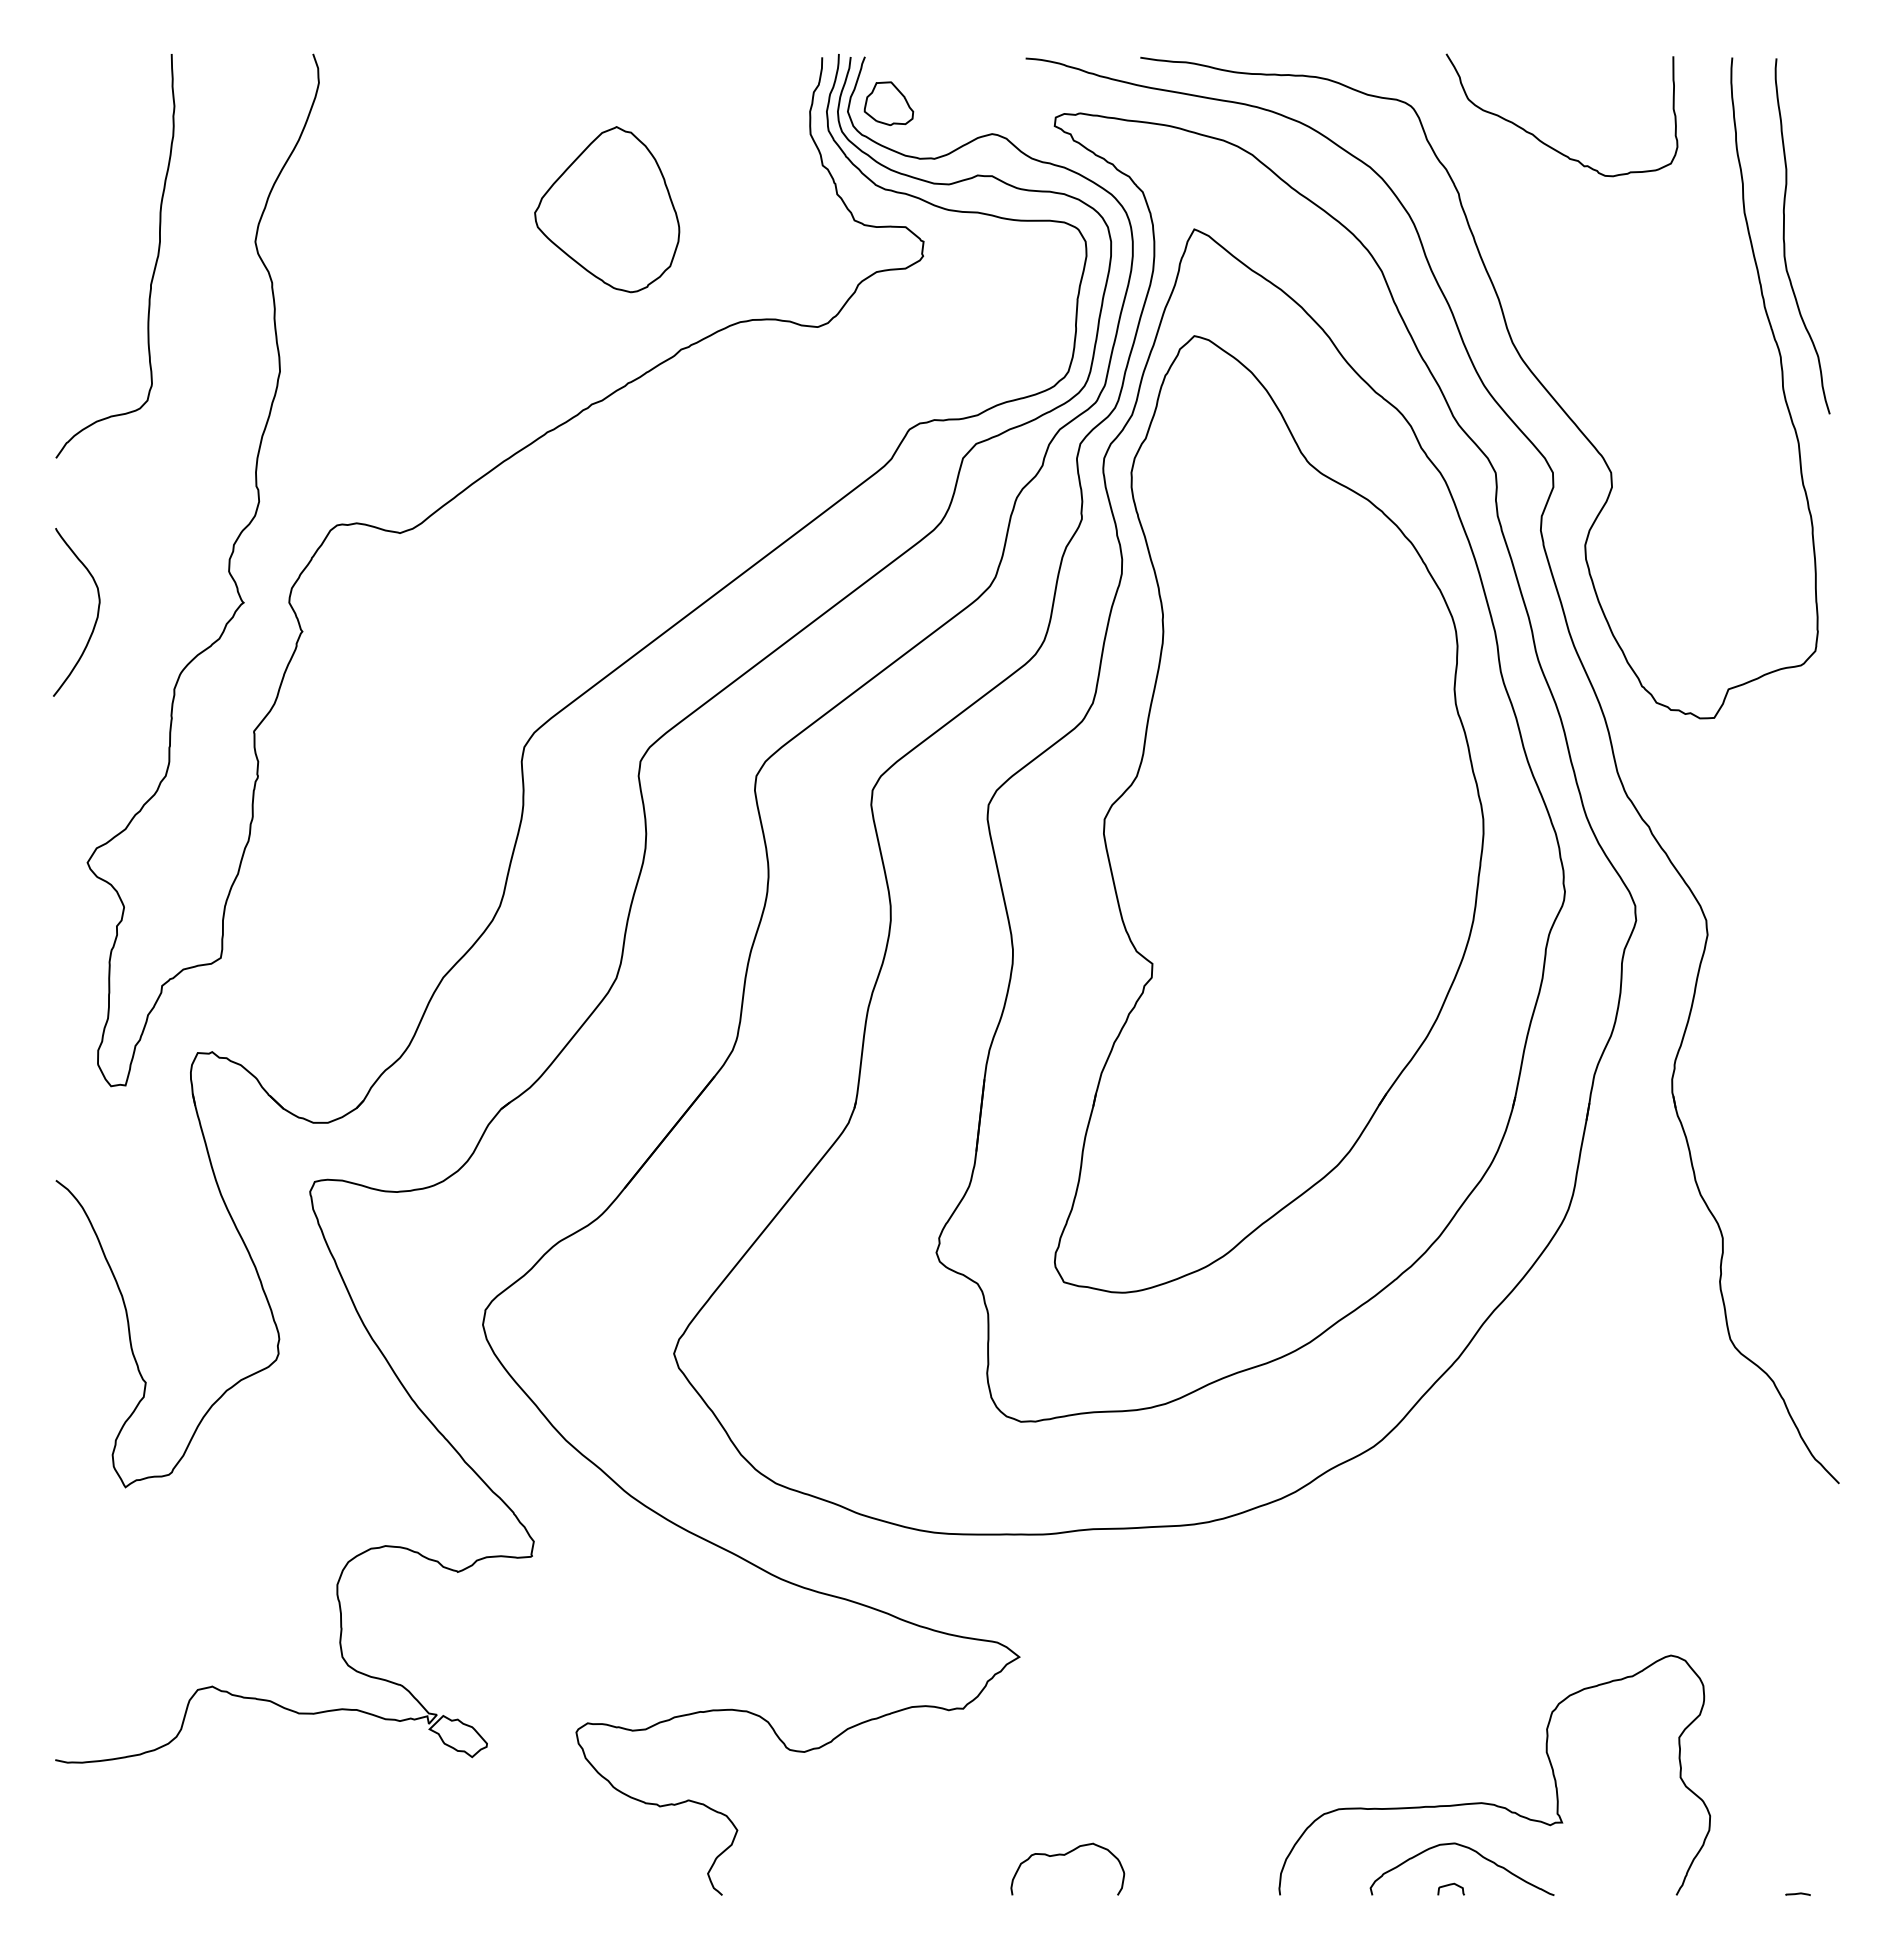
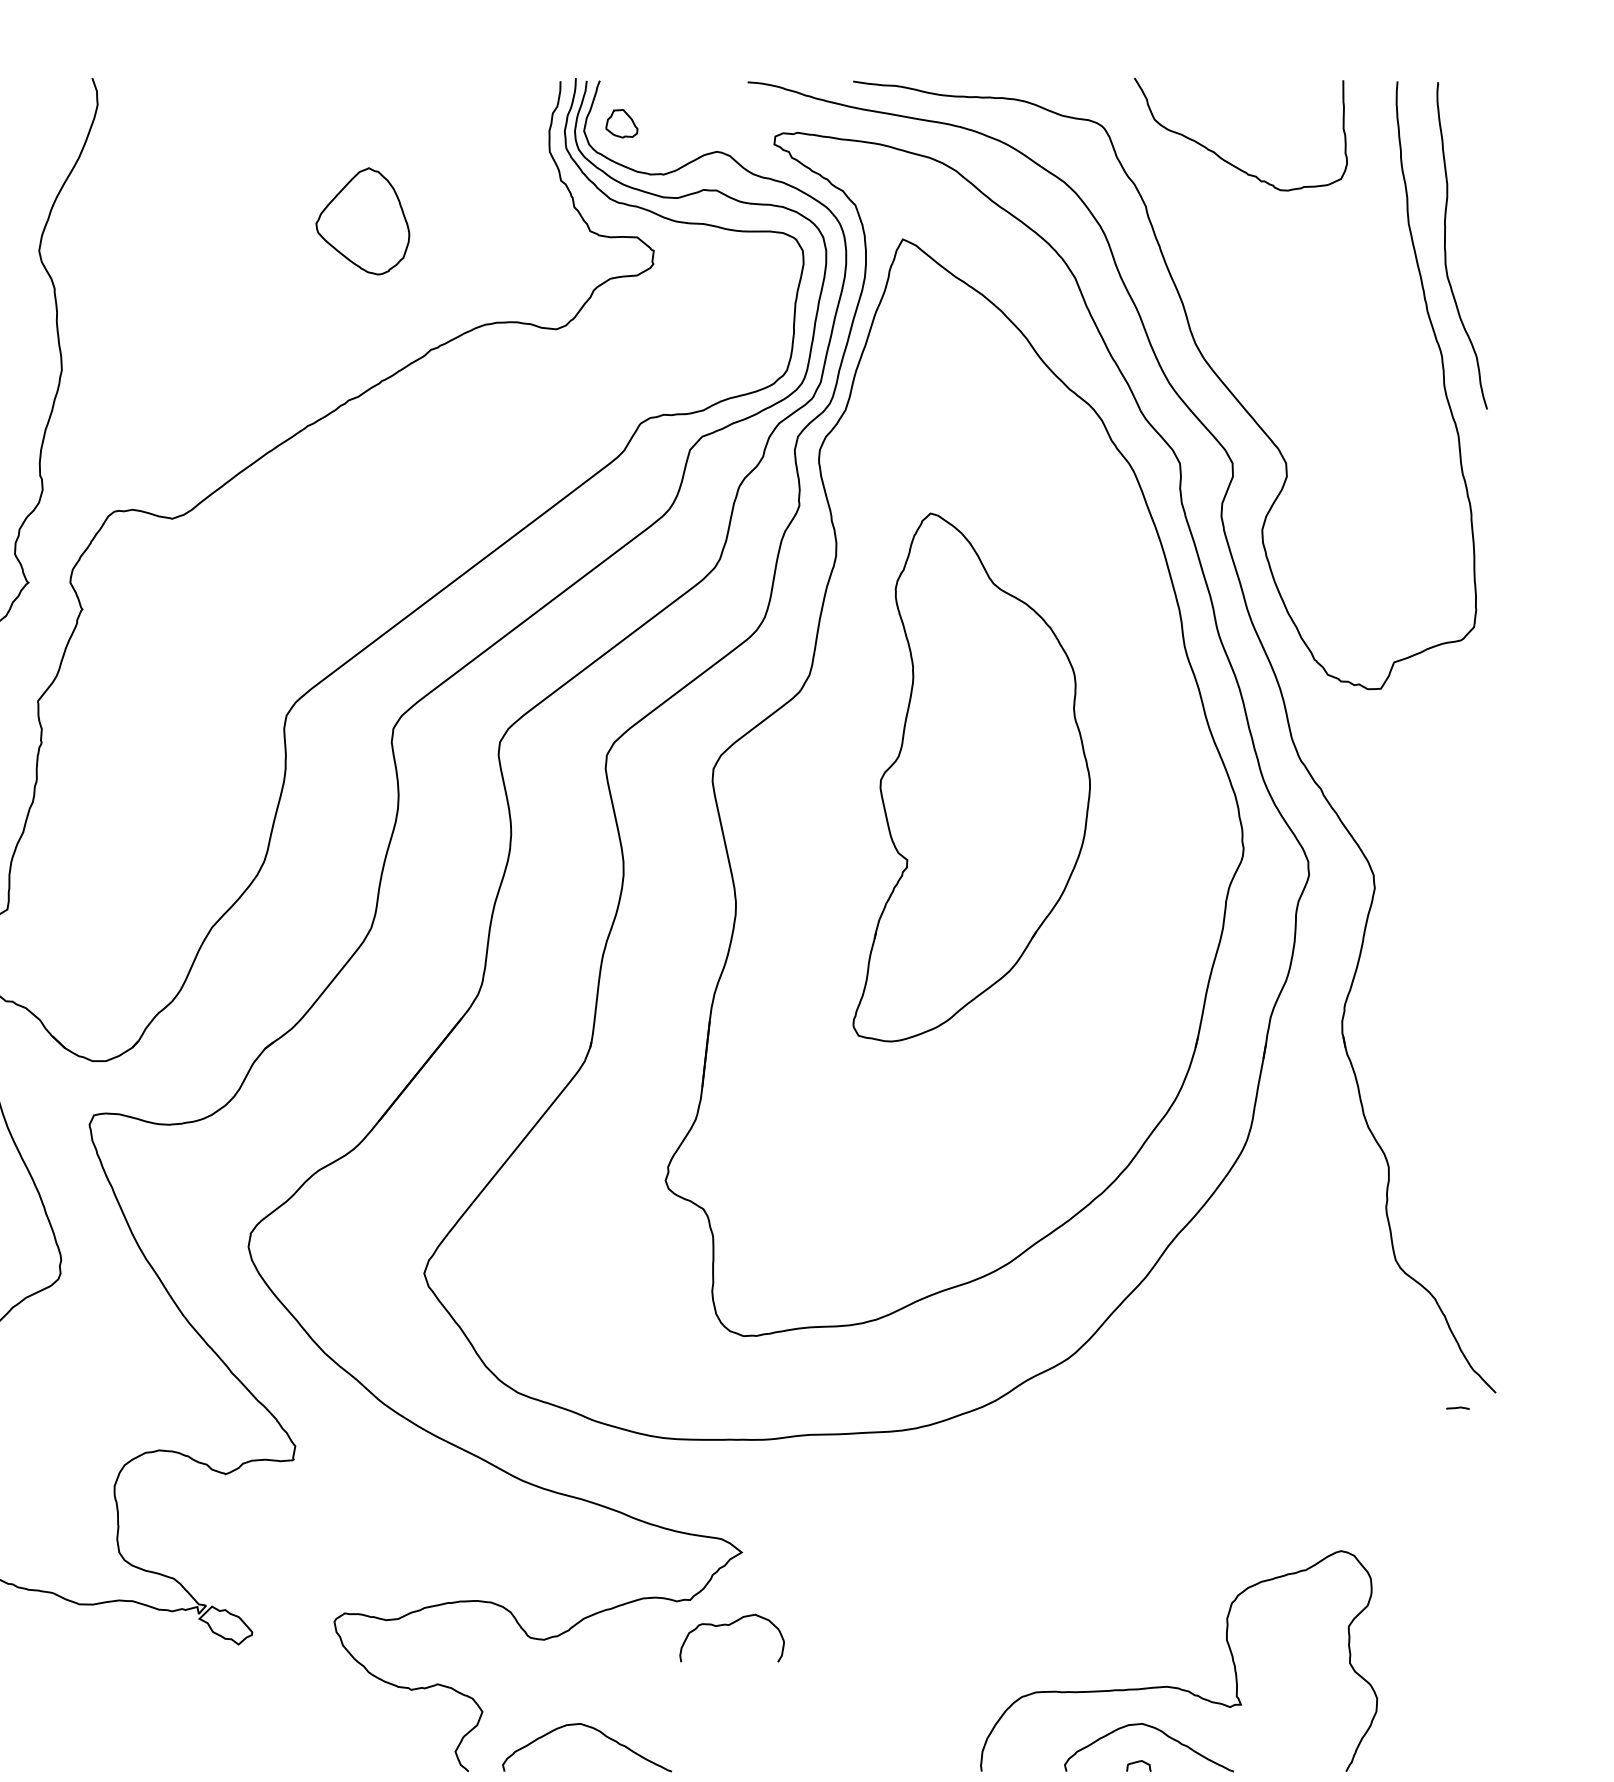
part: (888, 103) -> (621, 123), size x0.7
part: (607, 209) -> (363, 221), size x0.7
part: (1269, 814) -> (971, 777), size x0.6
curve: (860, 1850) -> (595, 1730), added
curve: (1065, 1855) -> (730, 1625), moved
line: (1797, 1893) -> (1457, 1407), moved

